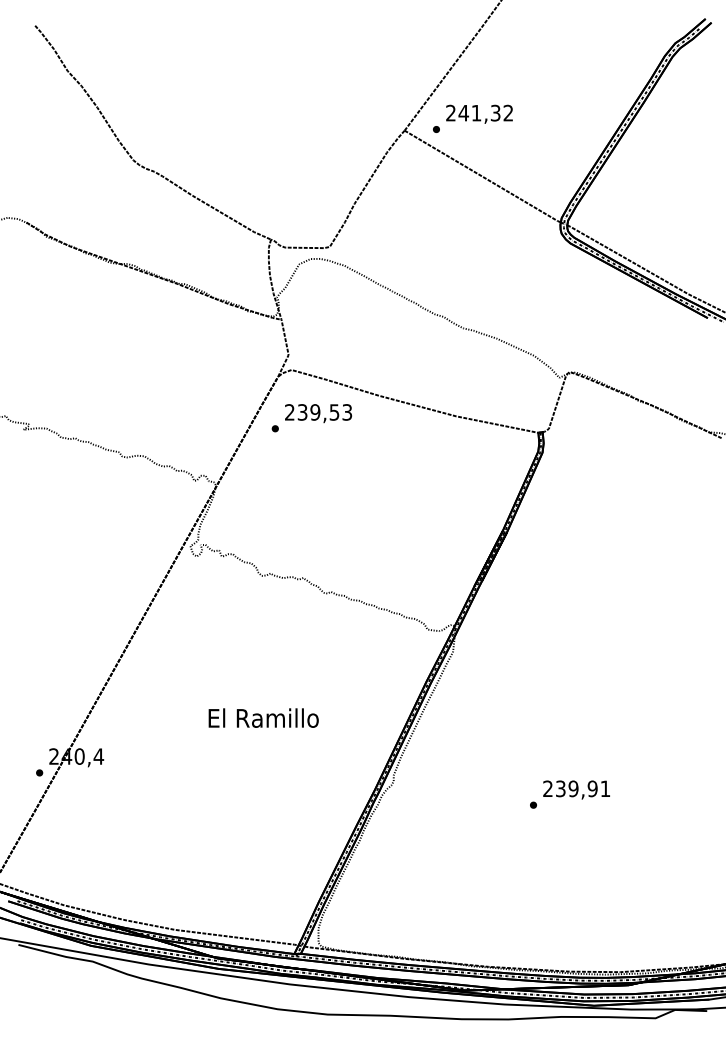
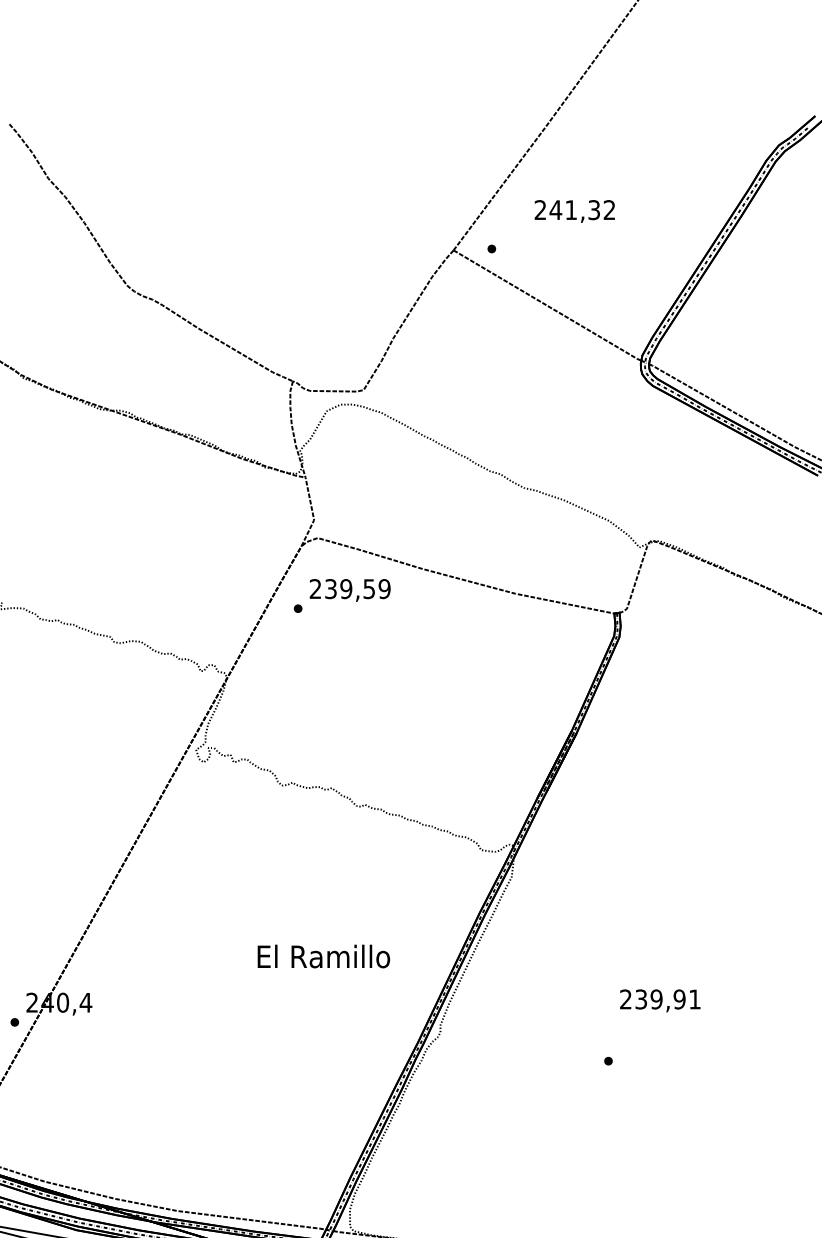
text: (479, 113) -> (574, 210), moved
text: (347, 412) -> (384, 589), 239,53 -> 239,59
text: (263, 717) -> (323, 955), moved
text: (576, 789) -> (660, 1000), moved

